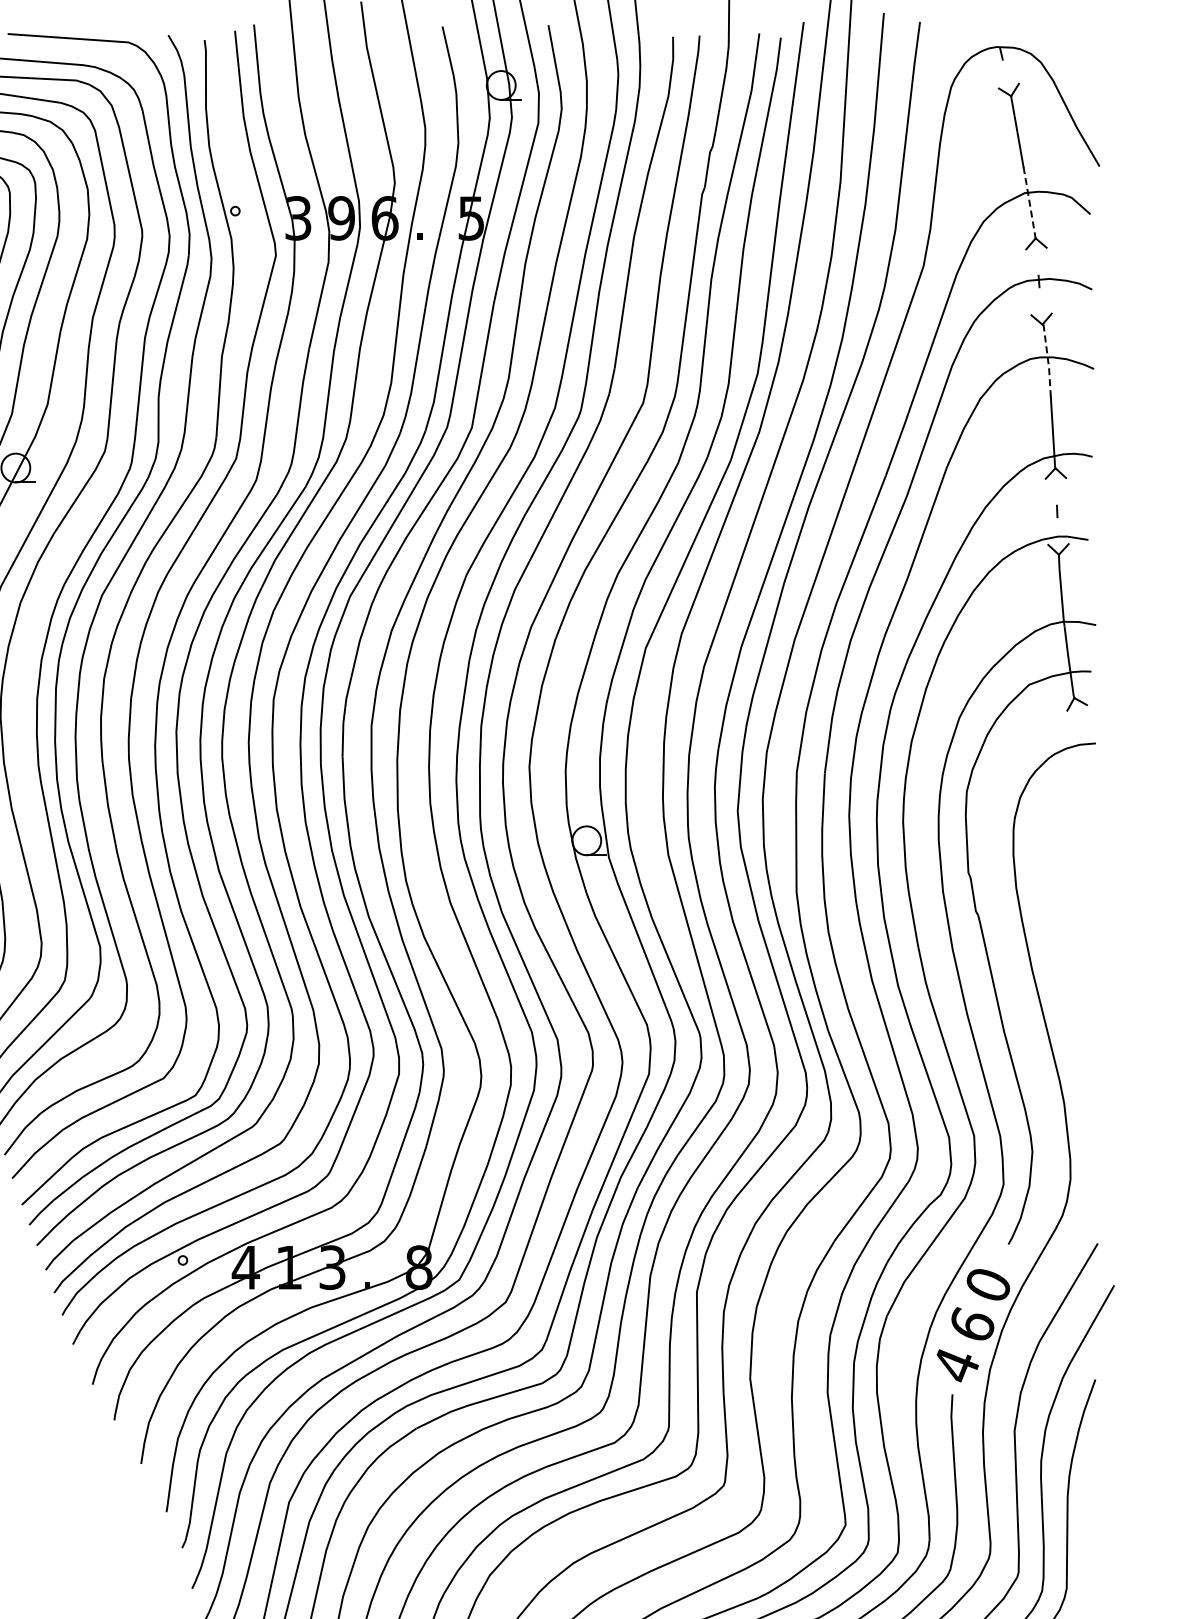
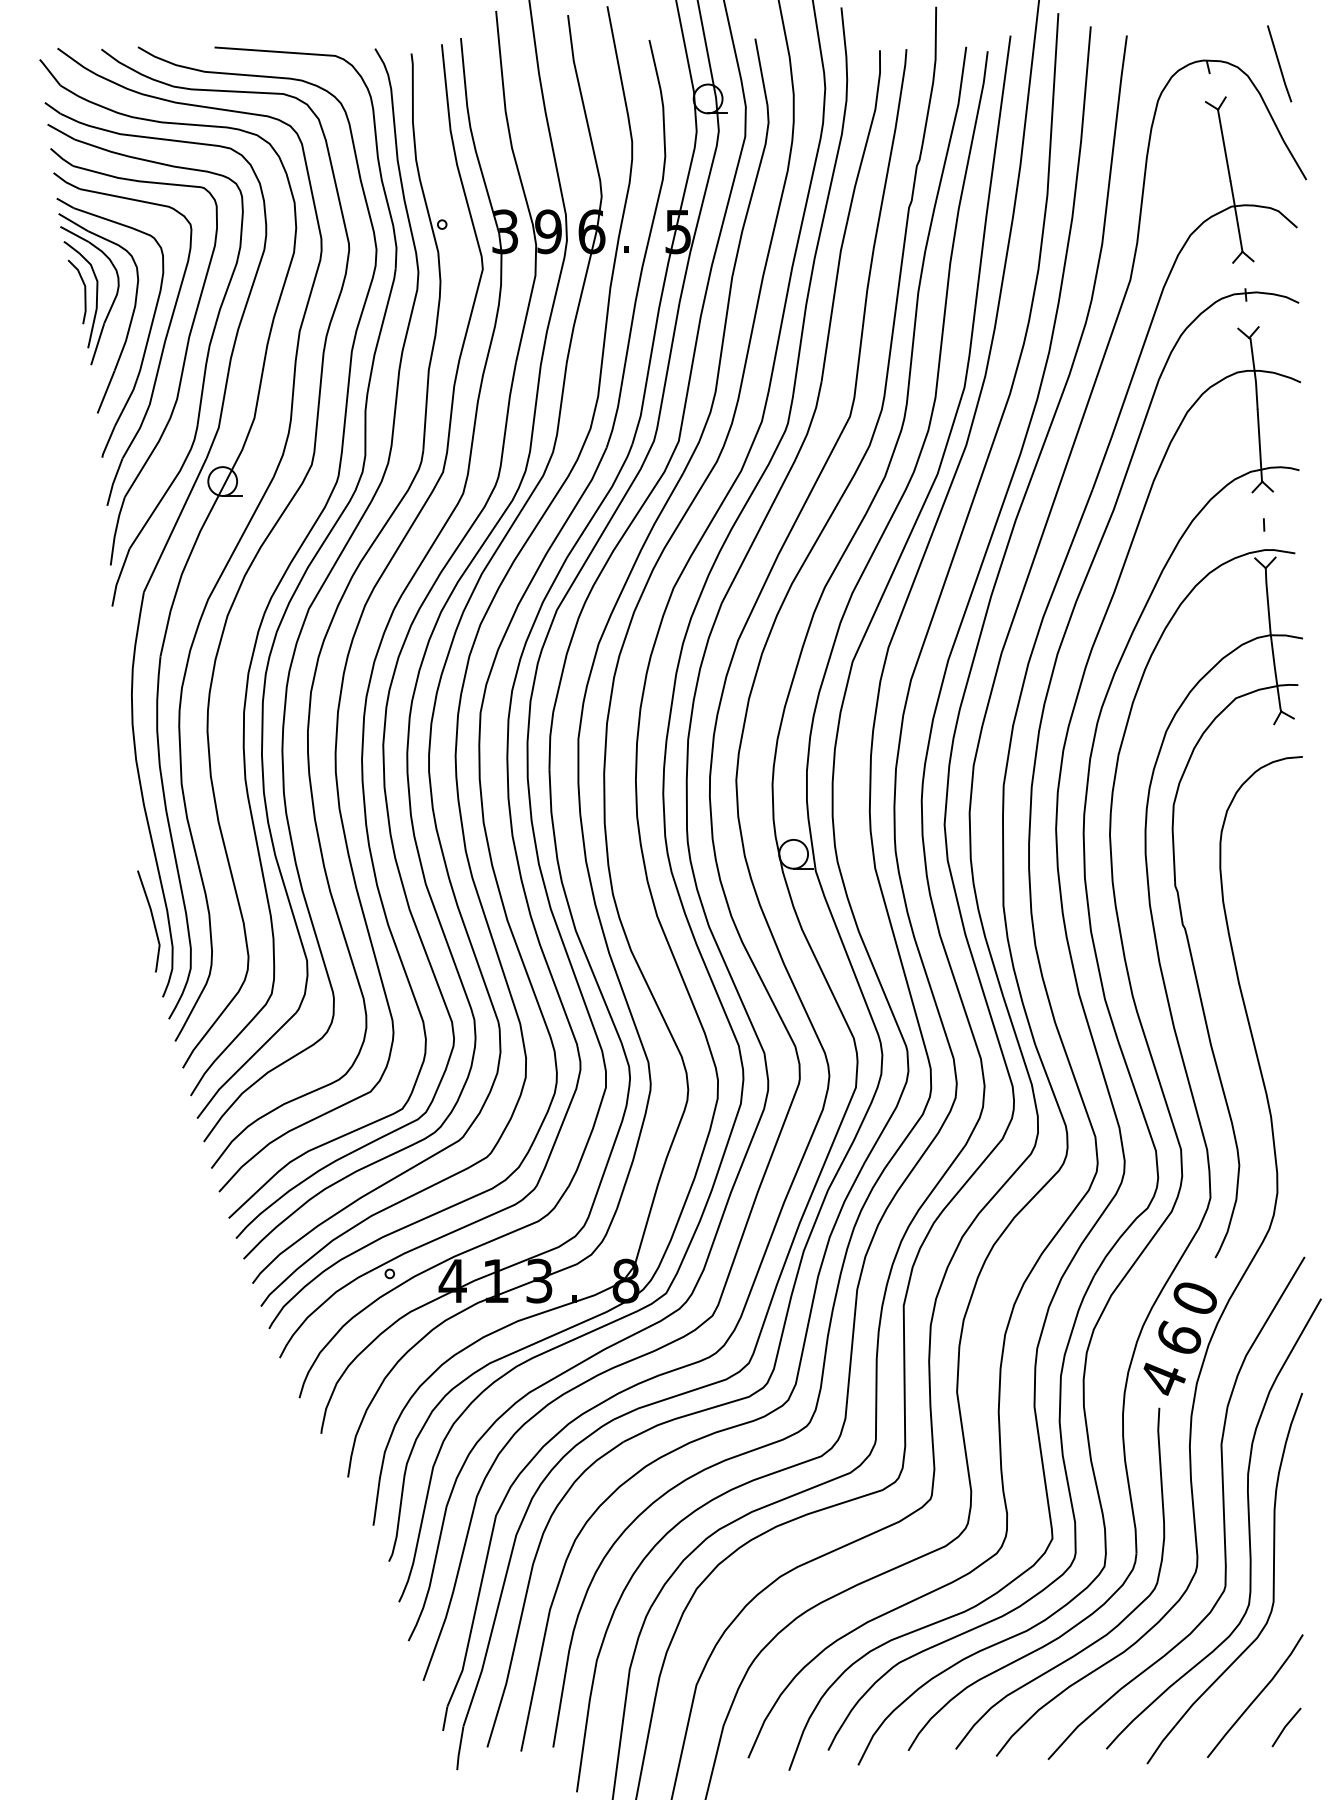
line: (1072, 50) -> (1279, 63), added
line: (1029, 202) -> (1236, 215), dashed -> solid
line: (1047, 361) -> (1254, 374), dashed -> solid

